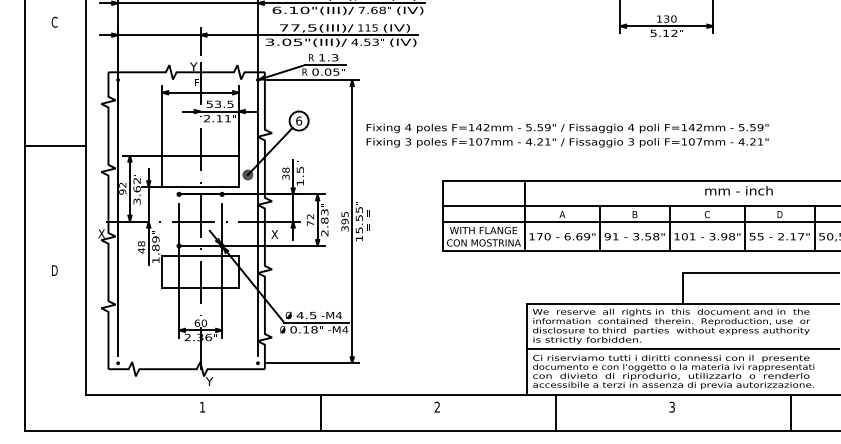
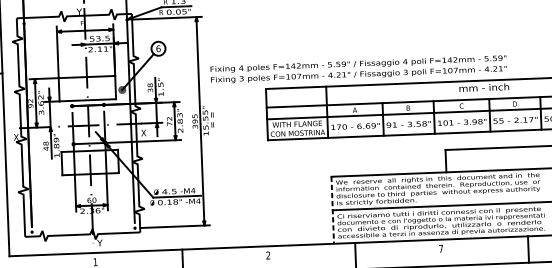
text: (567, 135) -> (358, 69), moved
line: (527, 349) -> (333, 210), solid -> dashed
text: (671, 406) -> (440, 248), 3 -> 7

